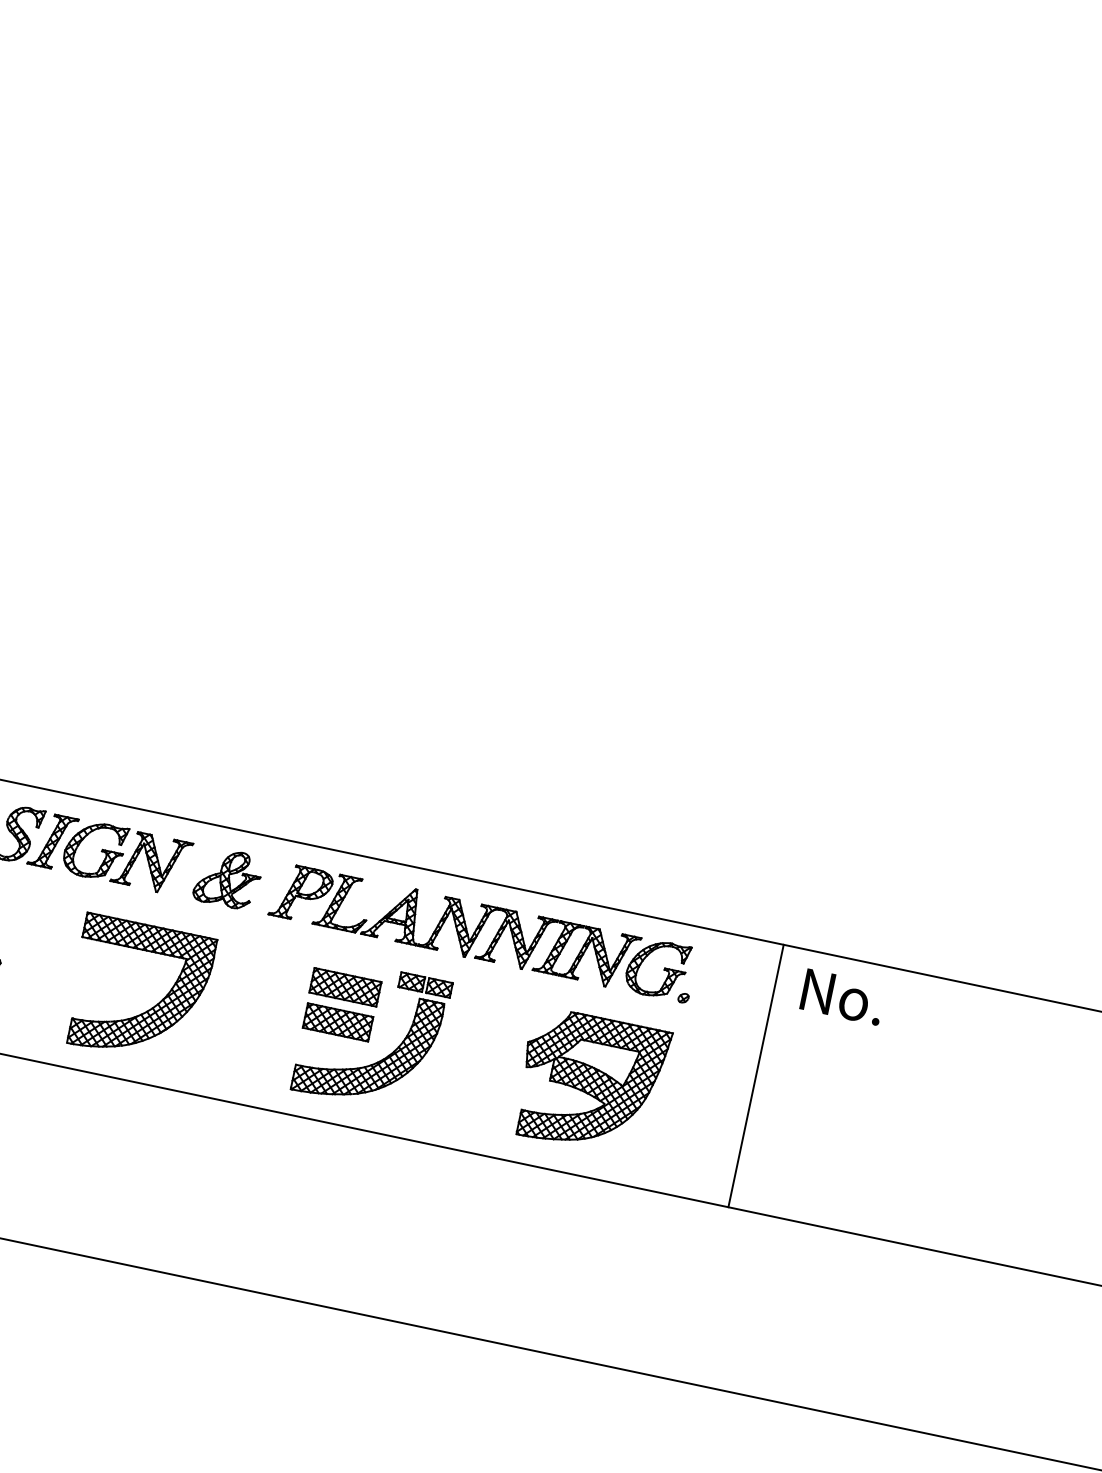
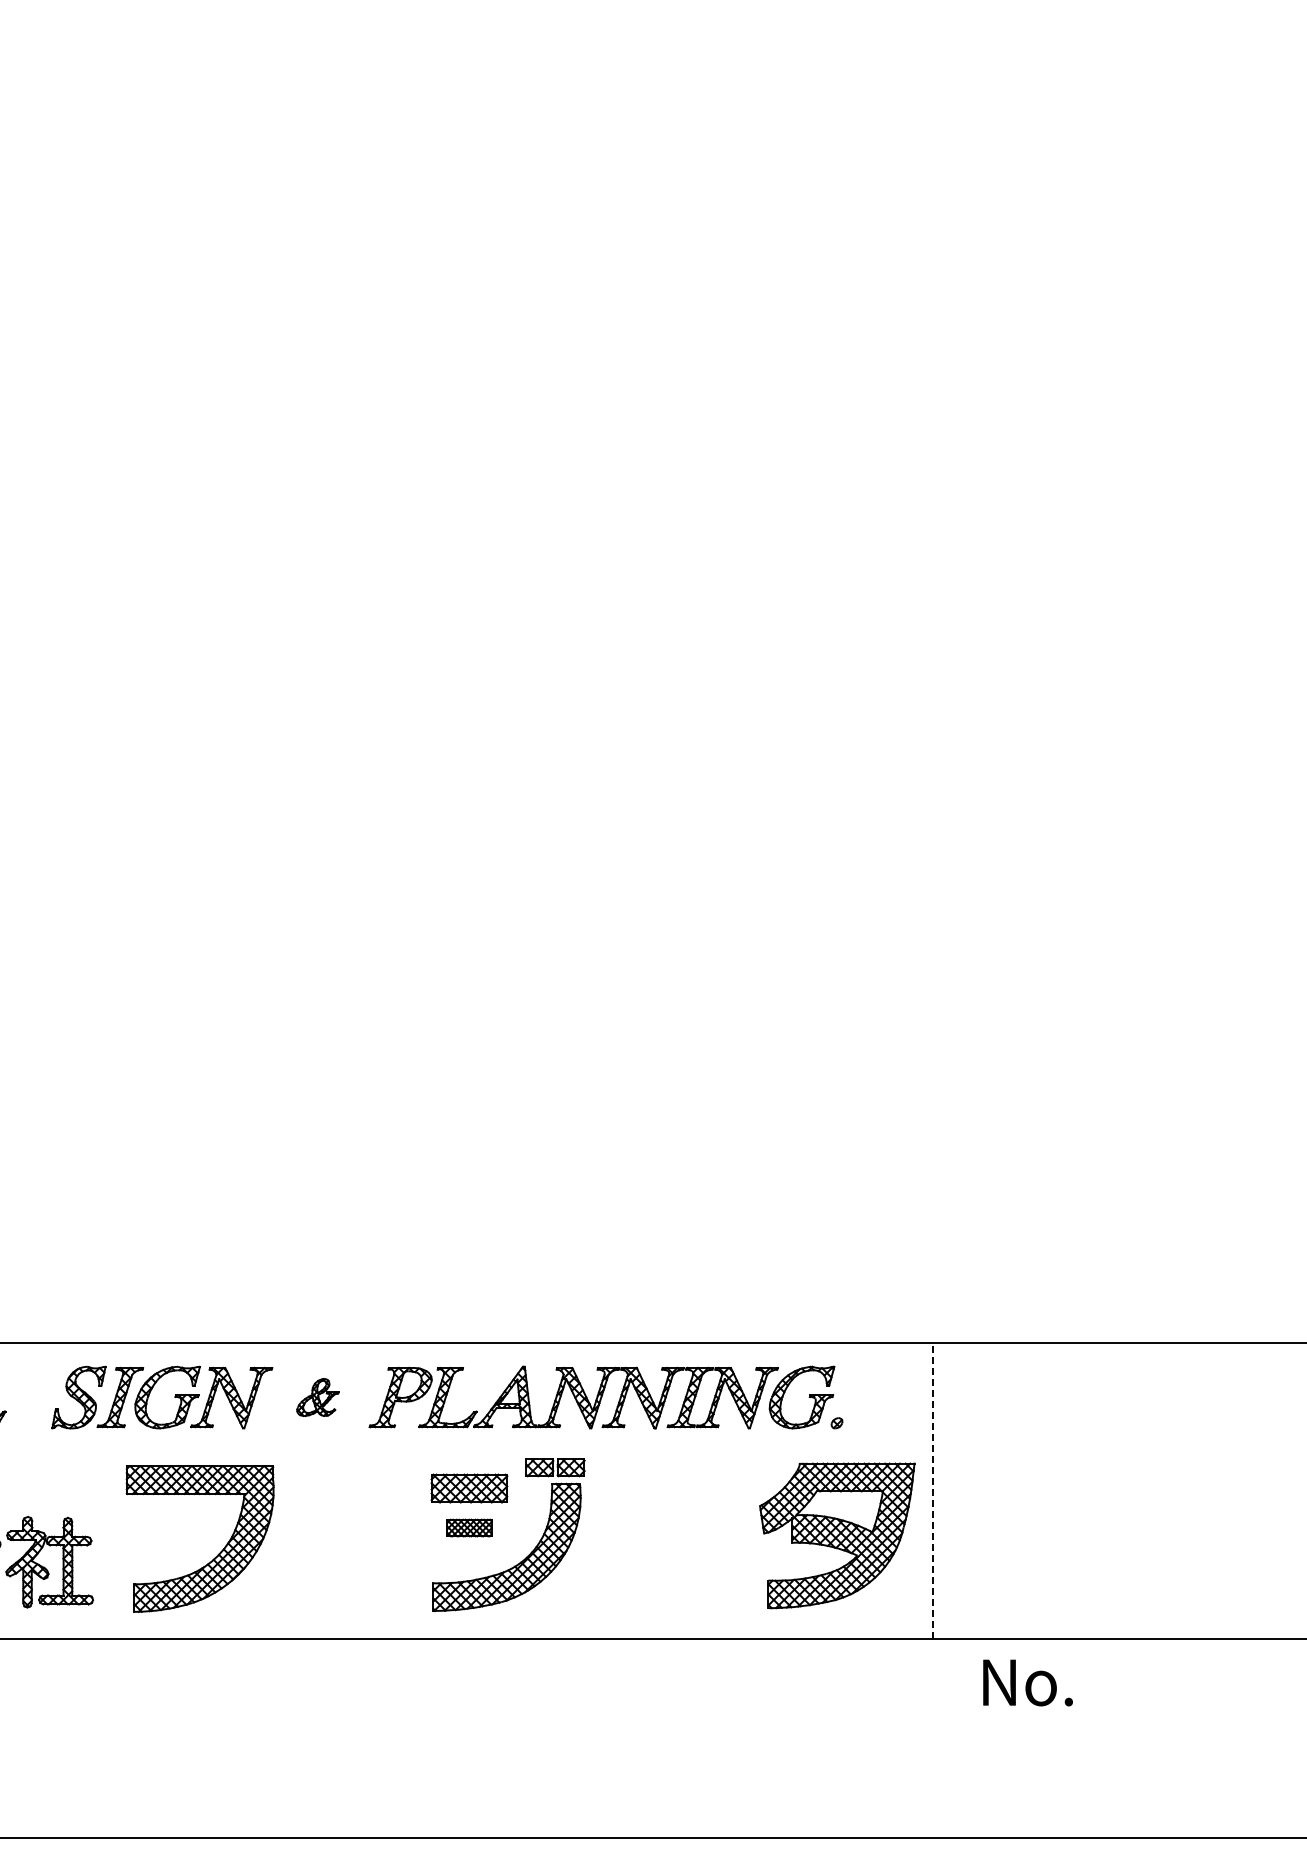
part: (227, 878) -> (317, 1397), size x0.6
text: (842, 996) -> (1027, 1682), moved
part: (150, 1008) -> (216, 1555), moved
part: (338, 1021) -> (469, 1527), size x0.6
line: (756, 1075) -> (933, 1490), solid -> dashed
part: (591, 1082) -> (837, 1535), moved

